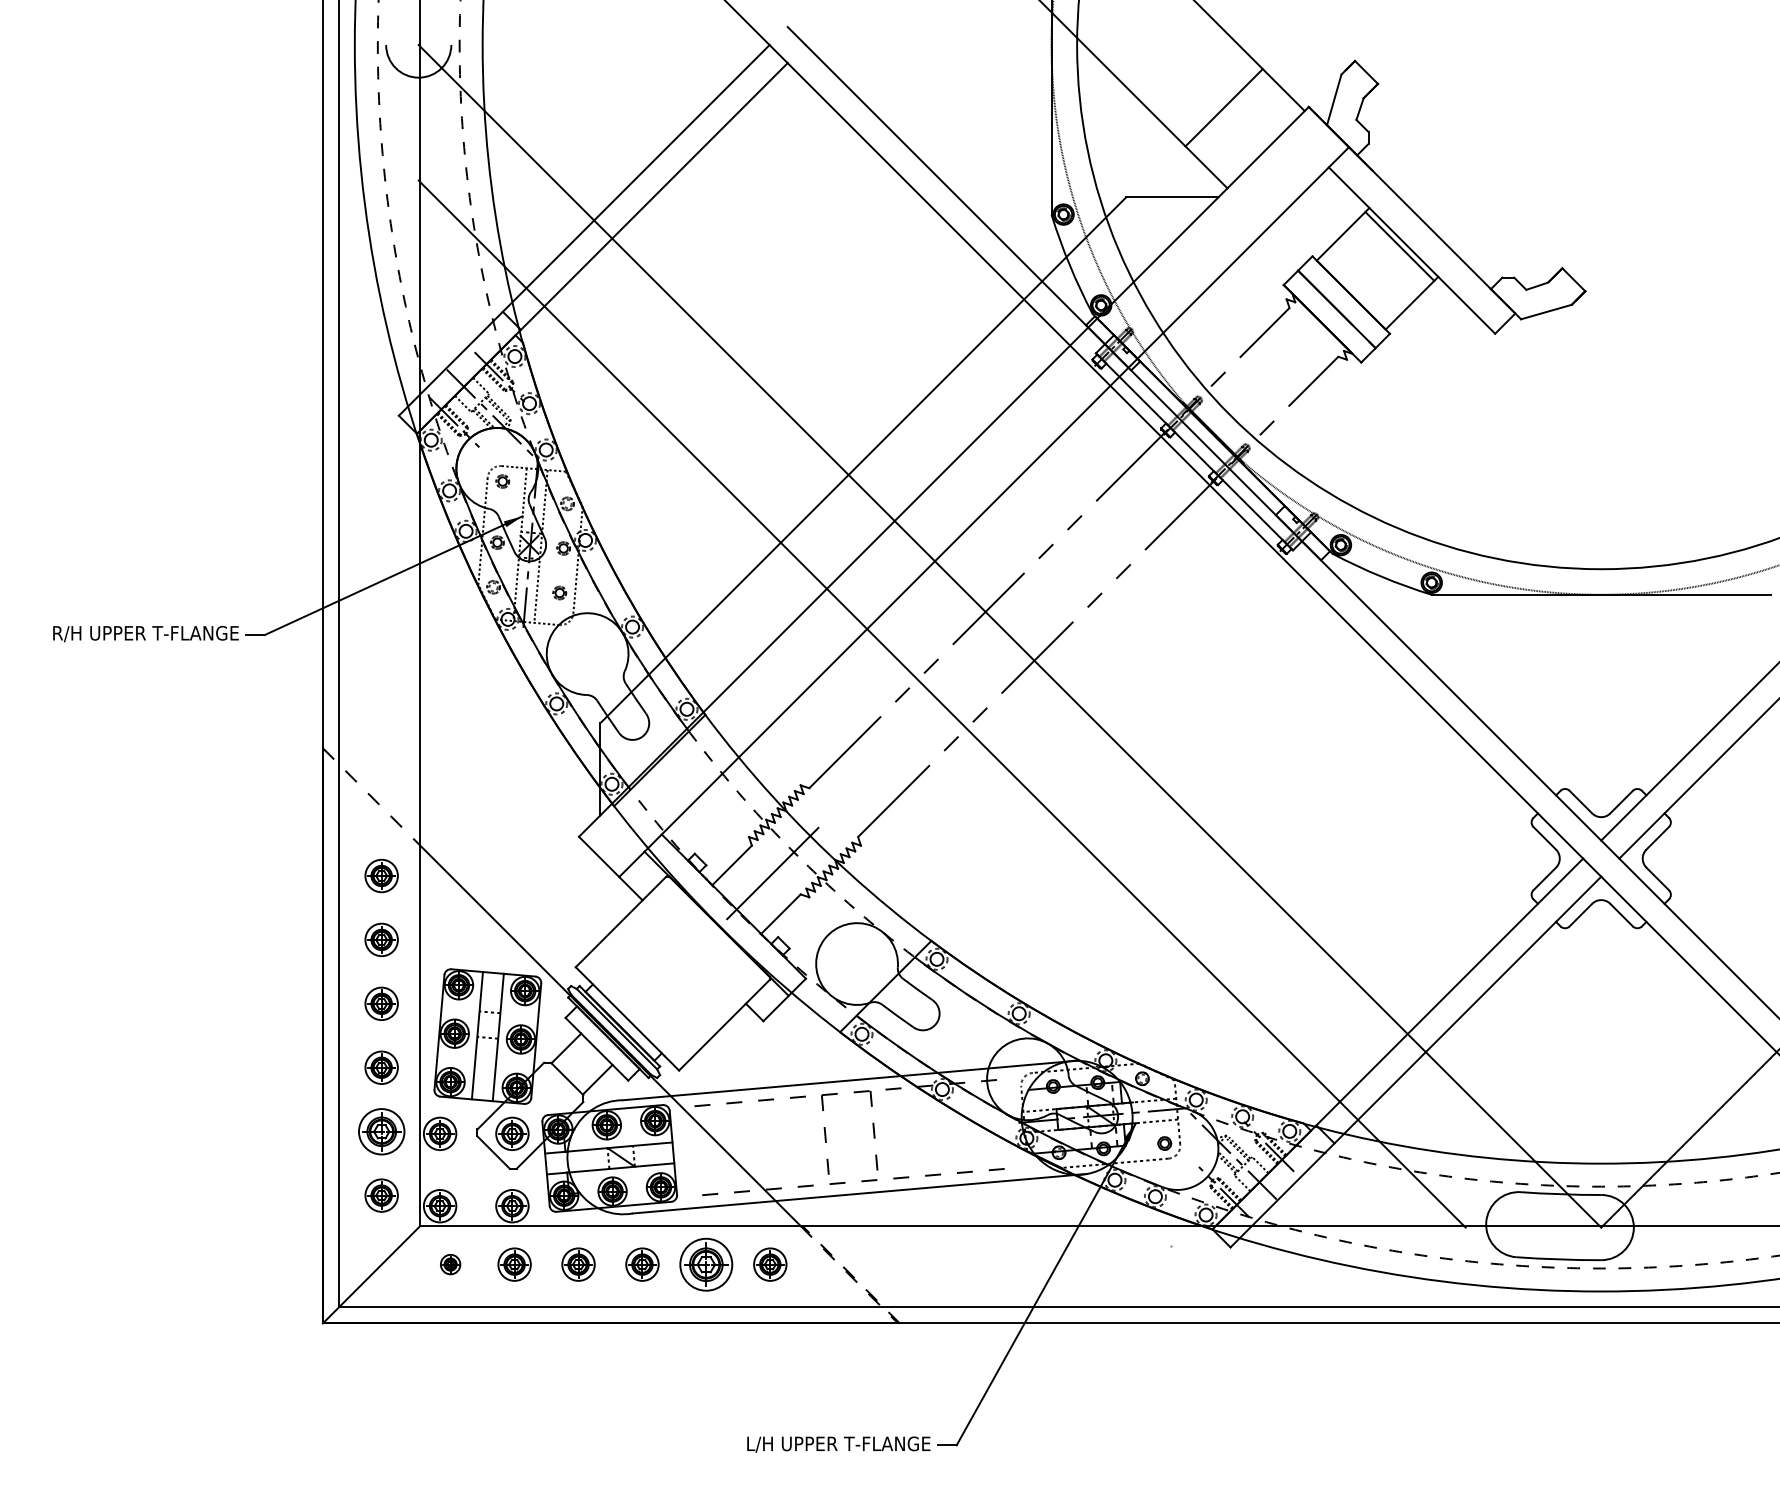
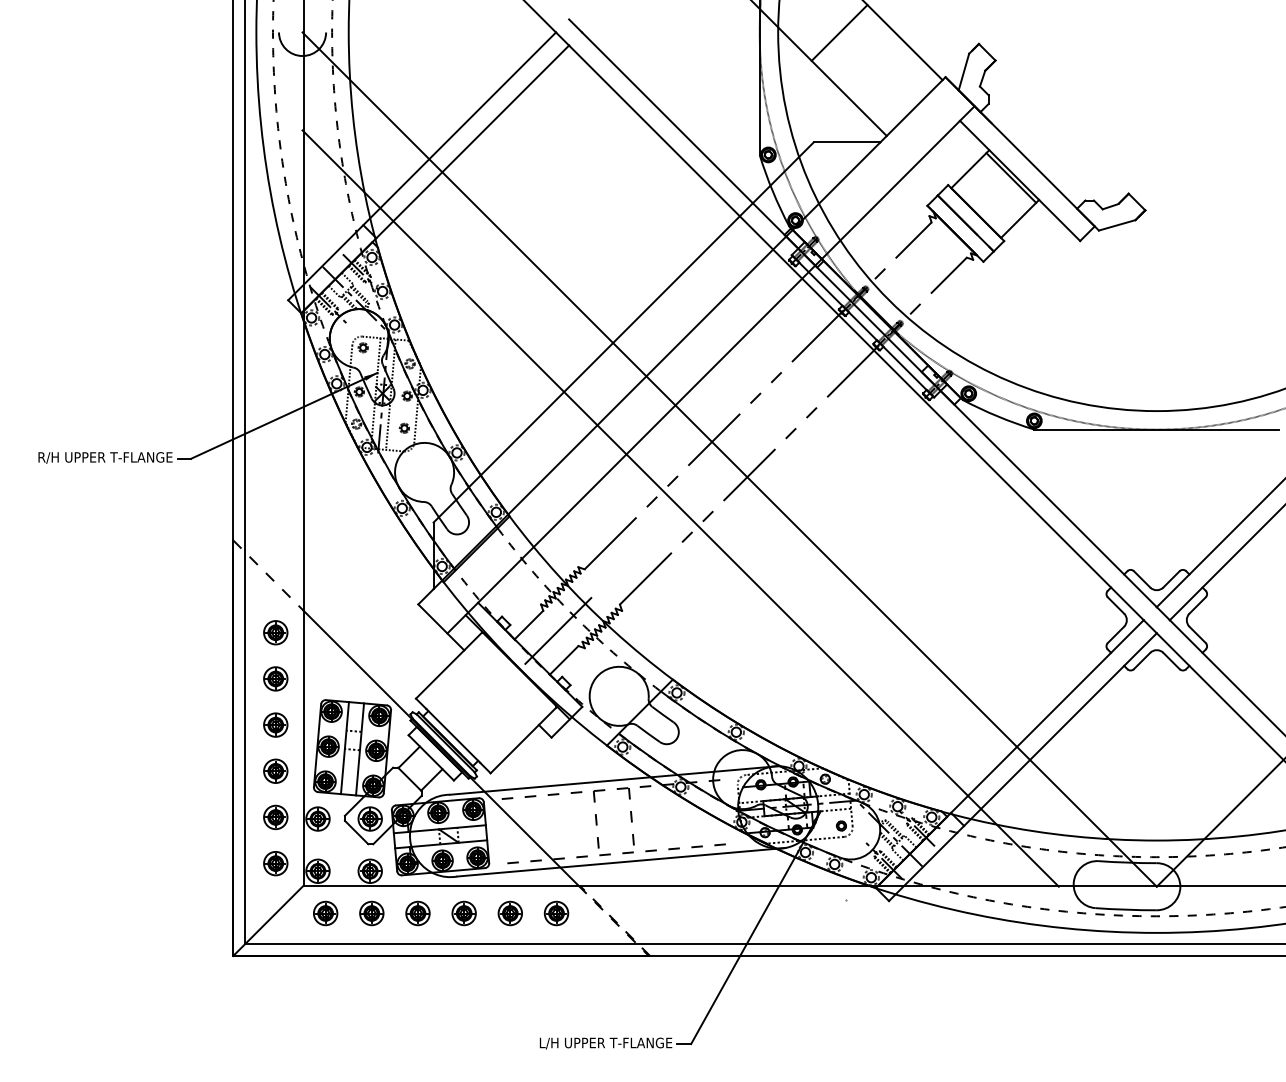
line: (1223, 107) -> (839, 32), moved
part: (381, 1131) -> (275, 817), size x0.71
part: (450, 1264) -> (325, 913), size x1.67
part: (706, 1264) -> (510, 913), size x0.62

